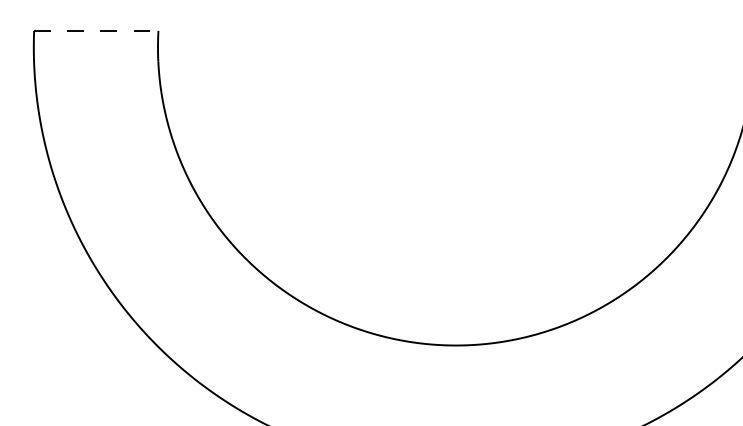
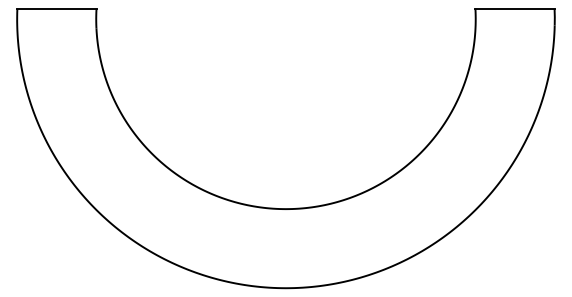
line: (95, 30) -> (56, 8), dashed -> solid

